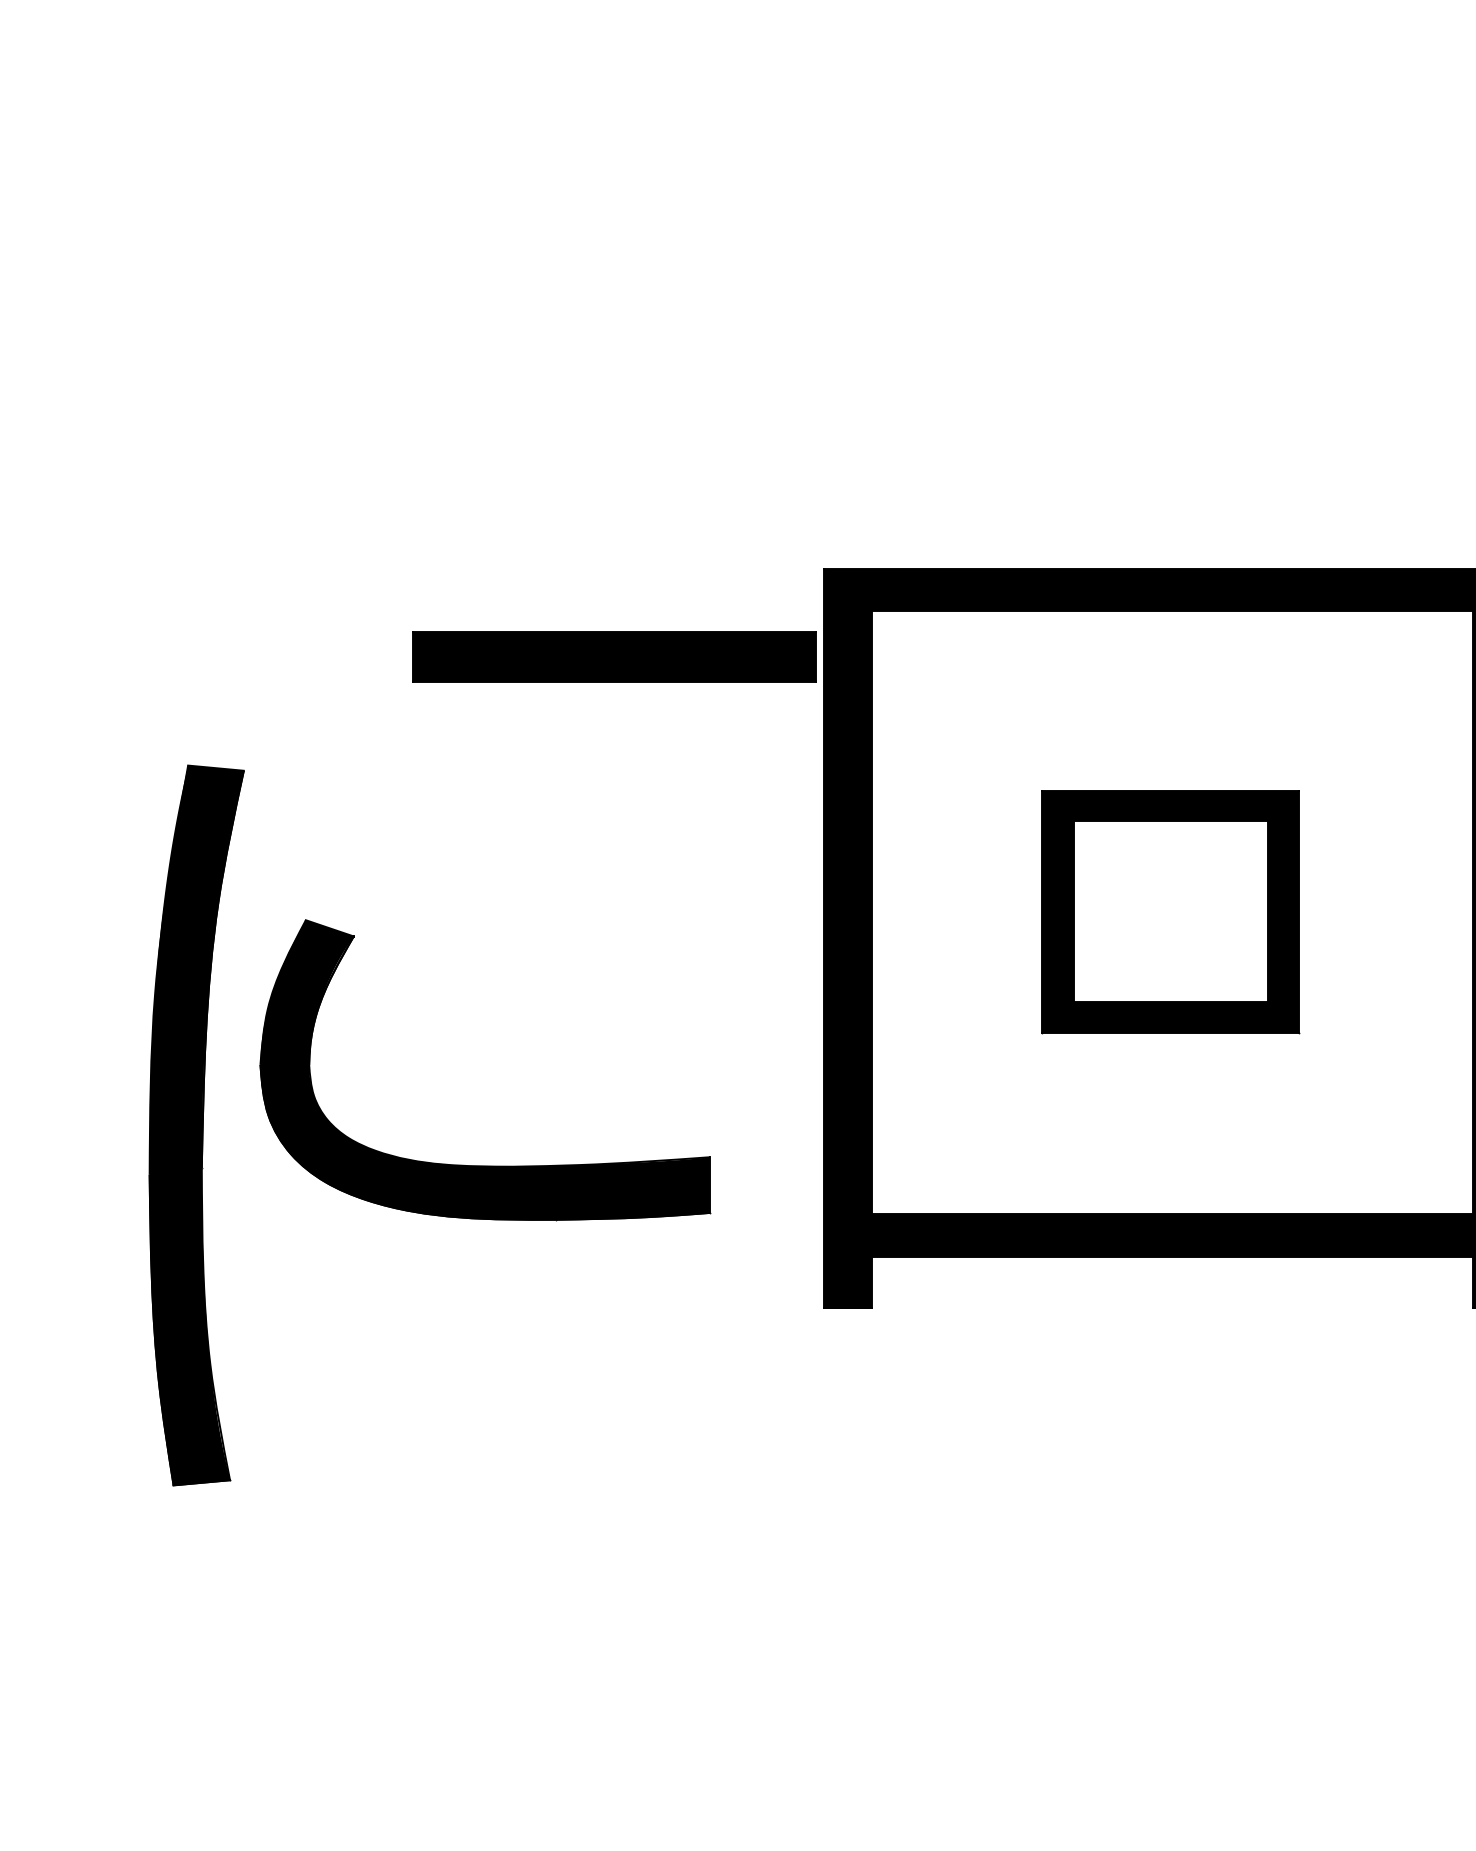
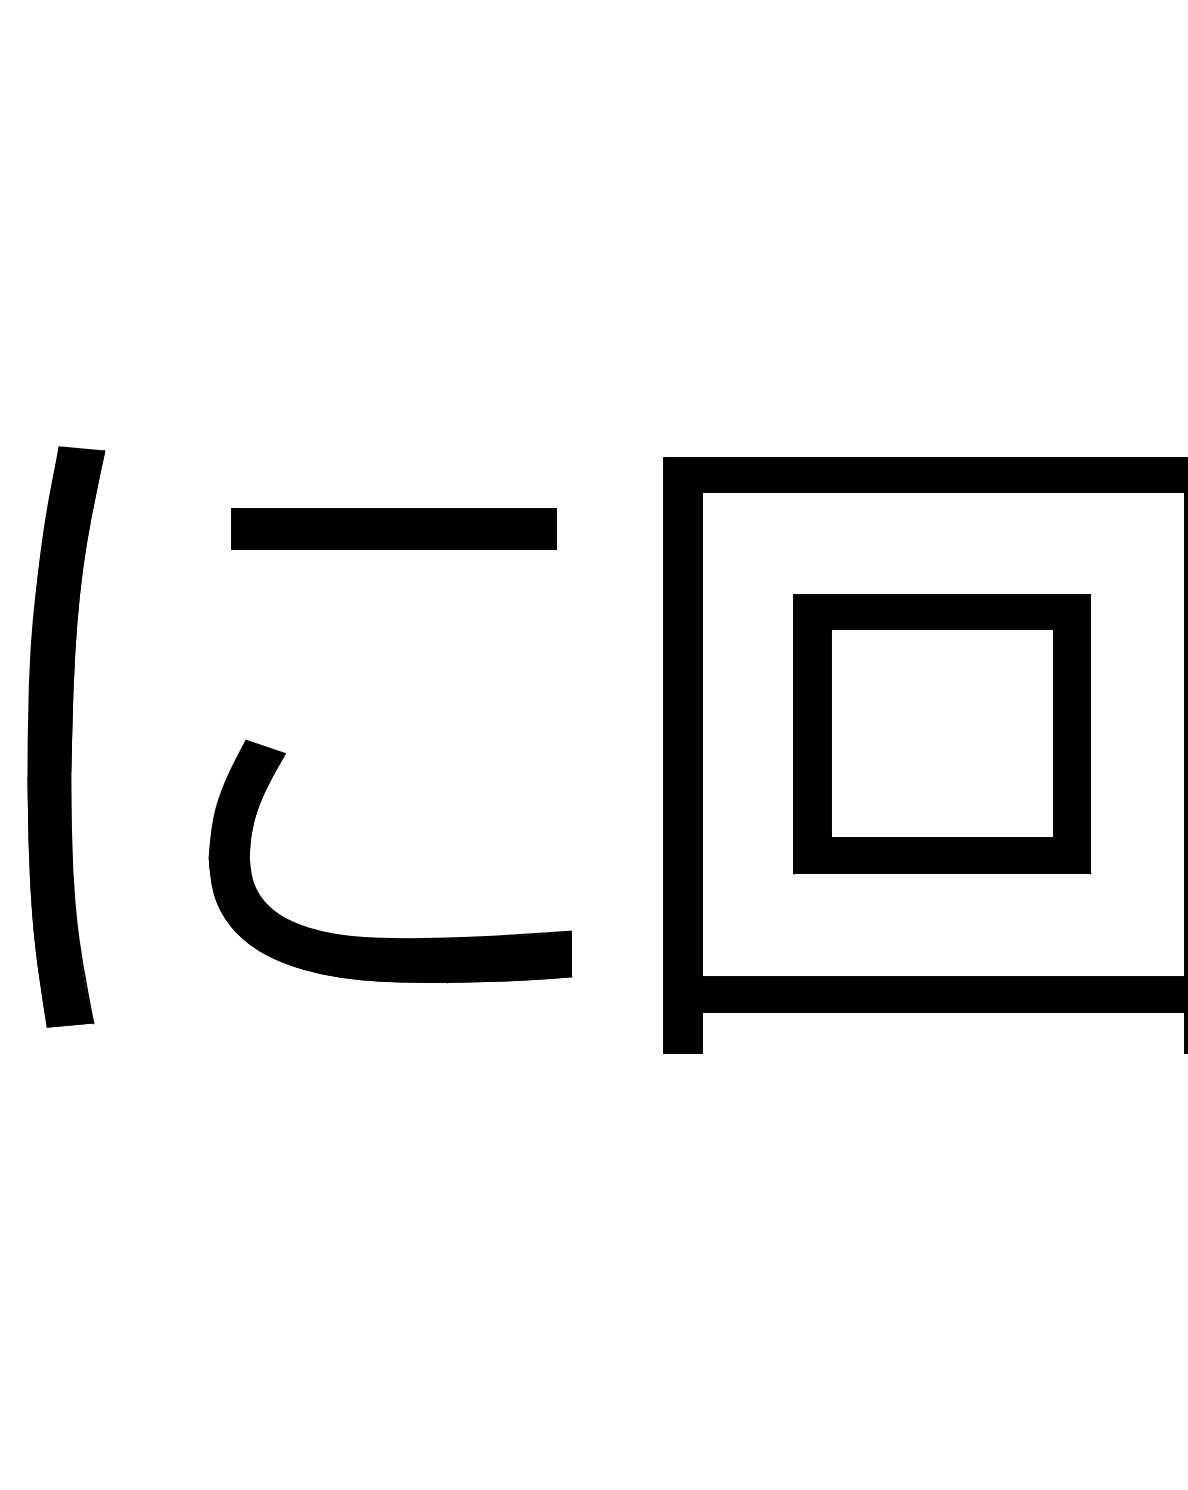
part: (614, 656) -> (393, 528), moved
part: (1170, 912) -> (942, 734), size x1.43
part: (196, 1124) -> (66, 736), moved

